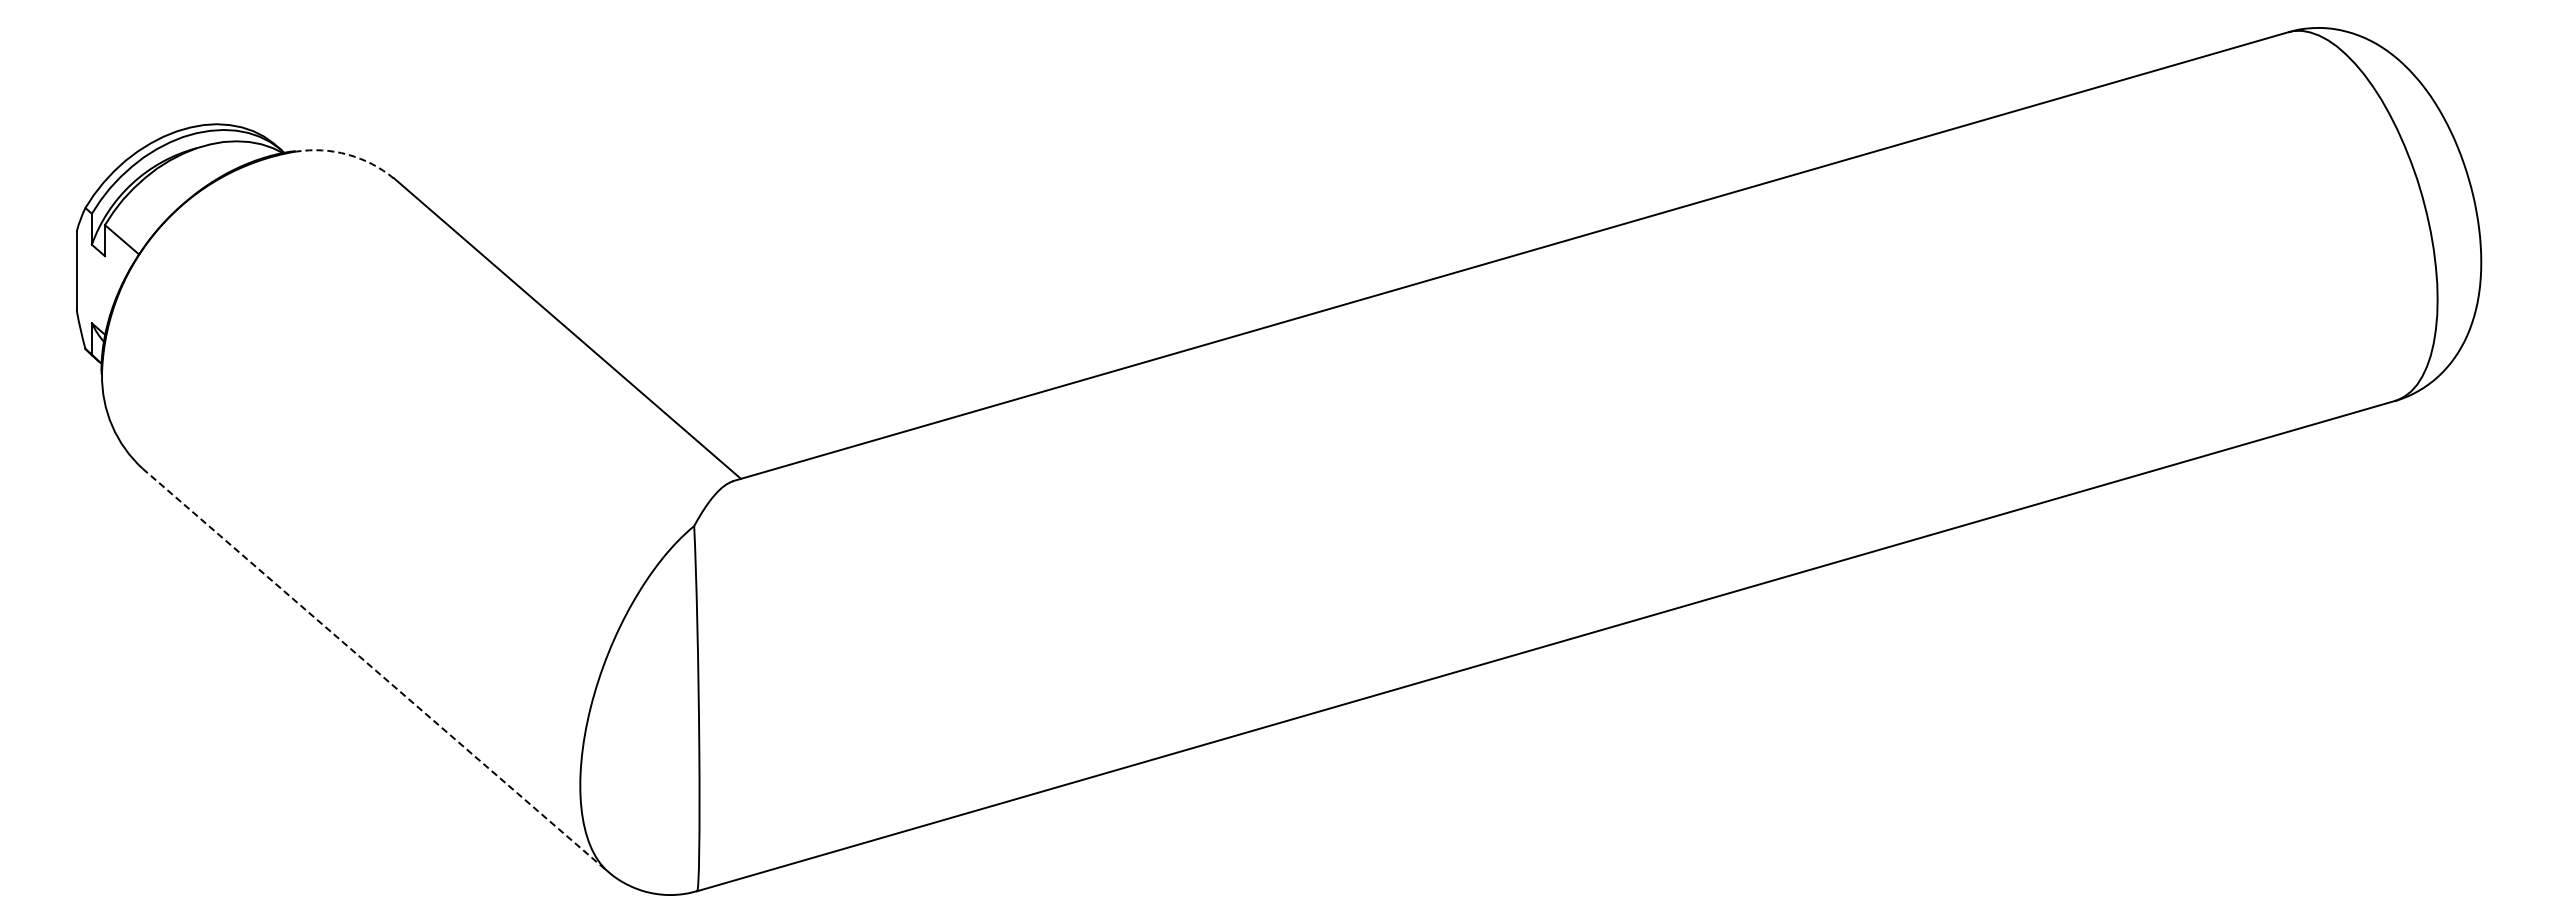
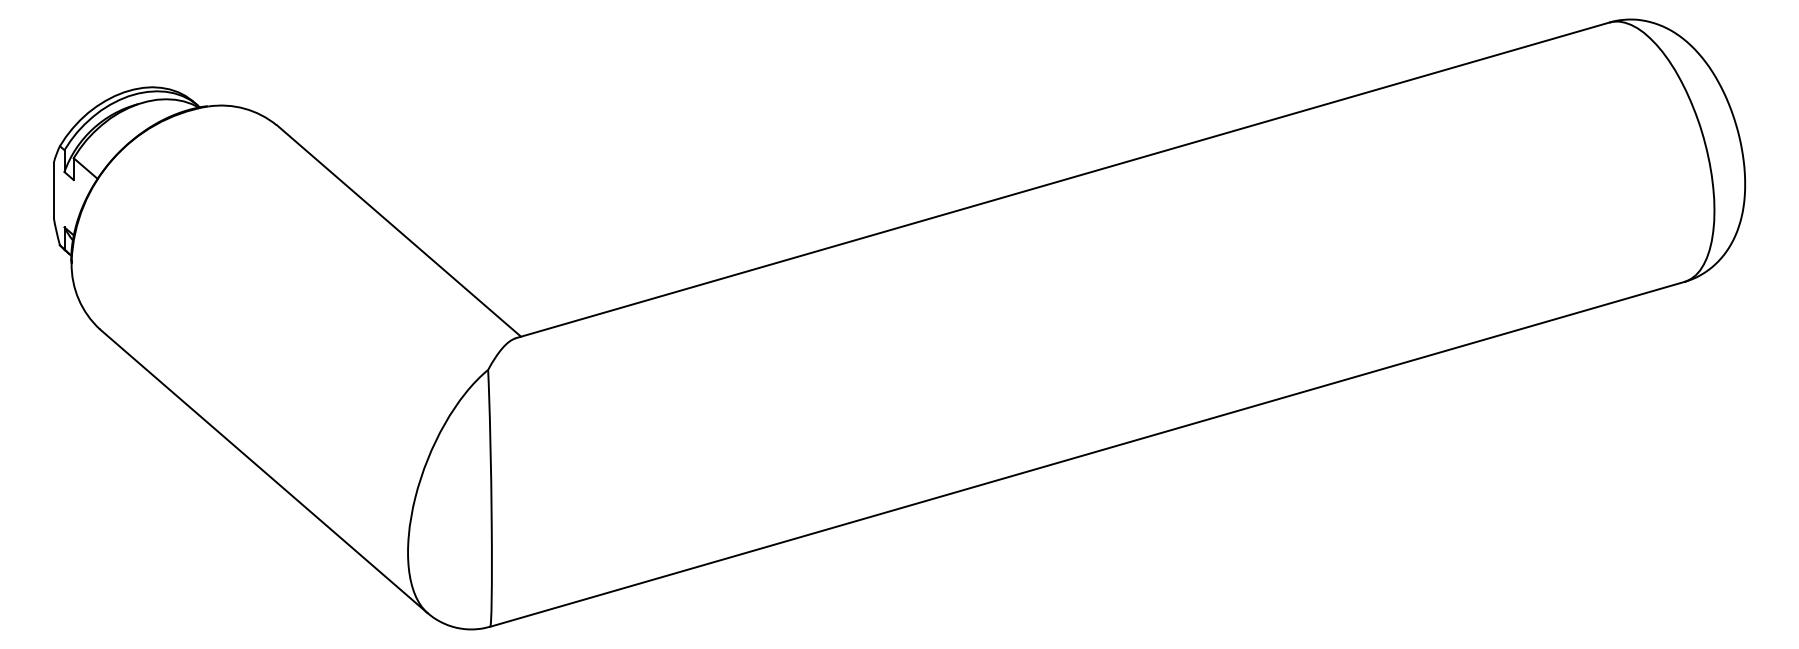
arc: (347, 154) -> (244, 108), dashed -> solid
line: (375, 670) -> (263, 471), dashed -> solid

